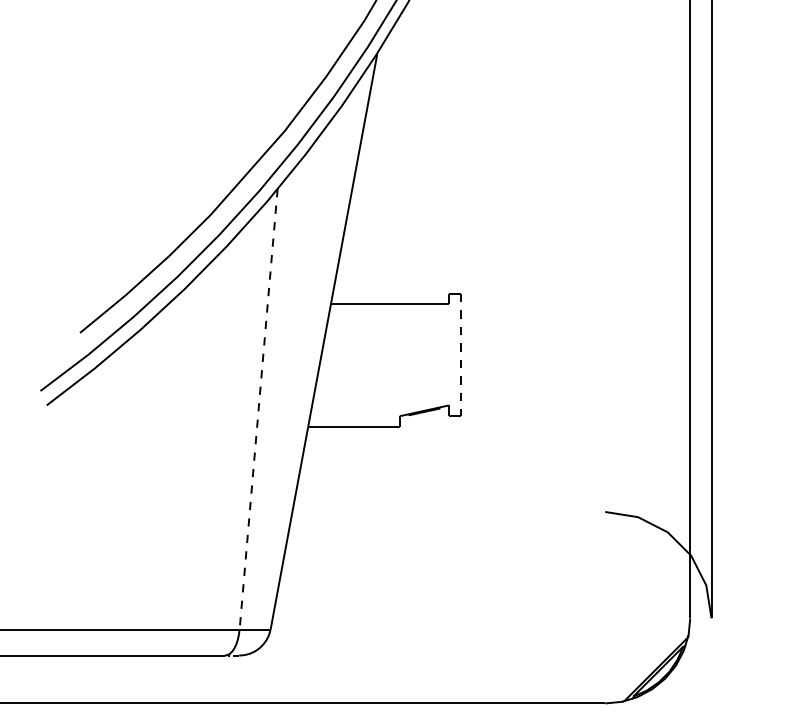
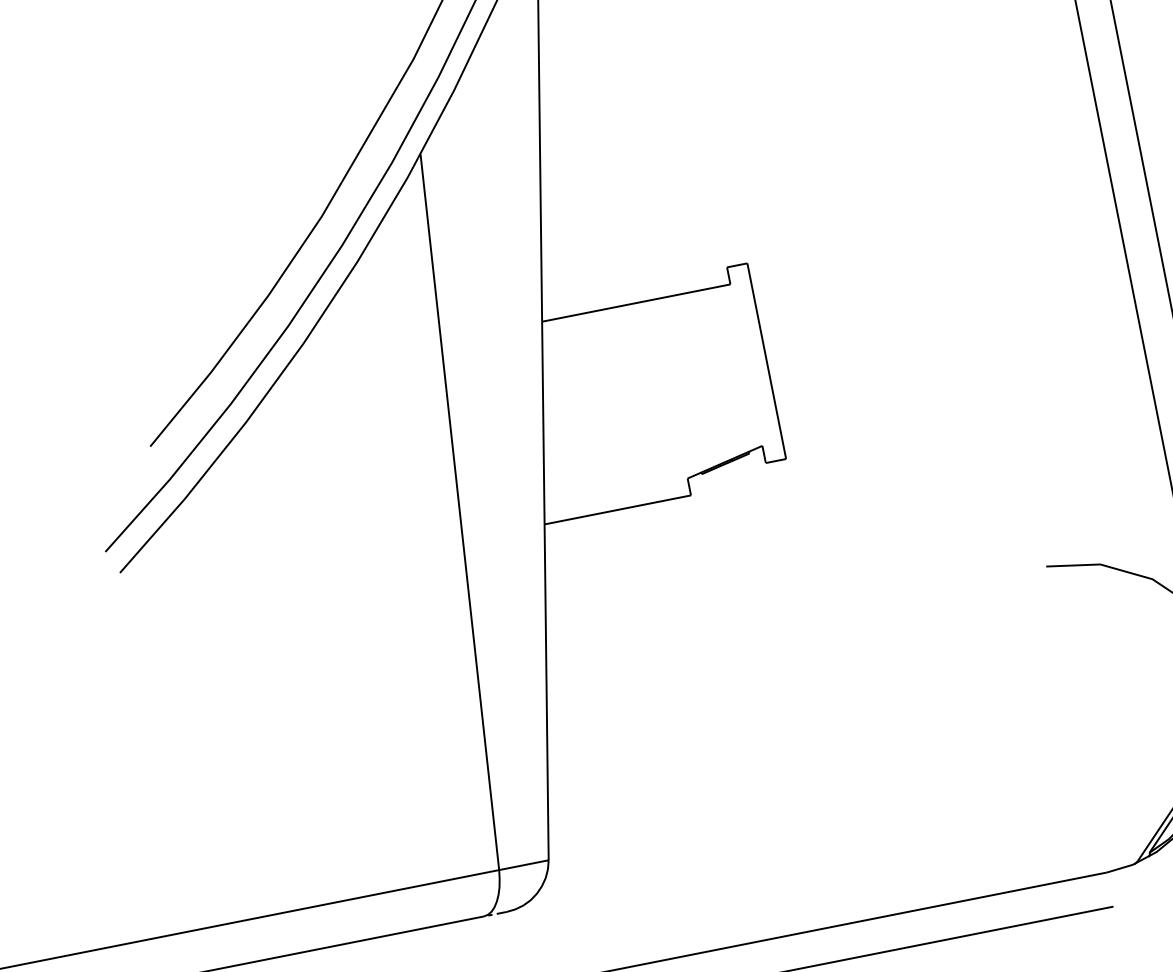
line: (461, 355) -> (767, 361), dashed -> solid
line: (258, 409) -> (459, 512), dashed -> solid

